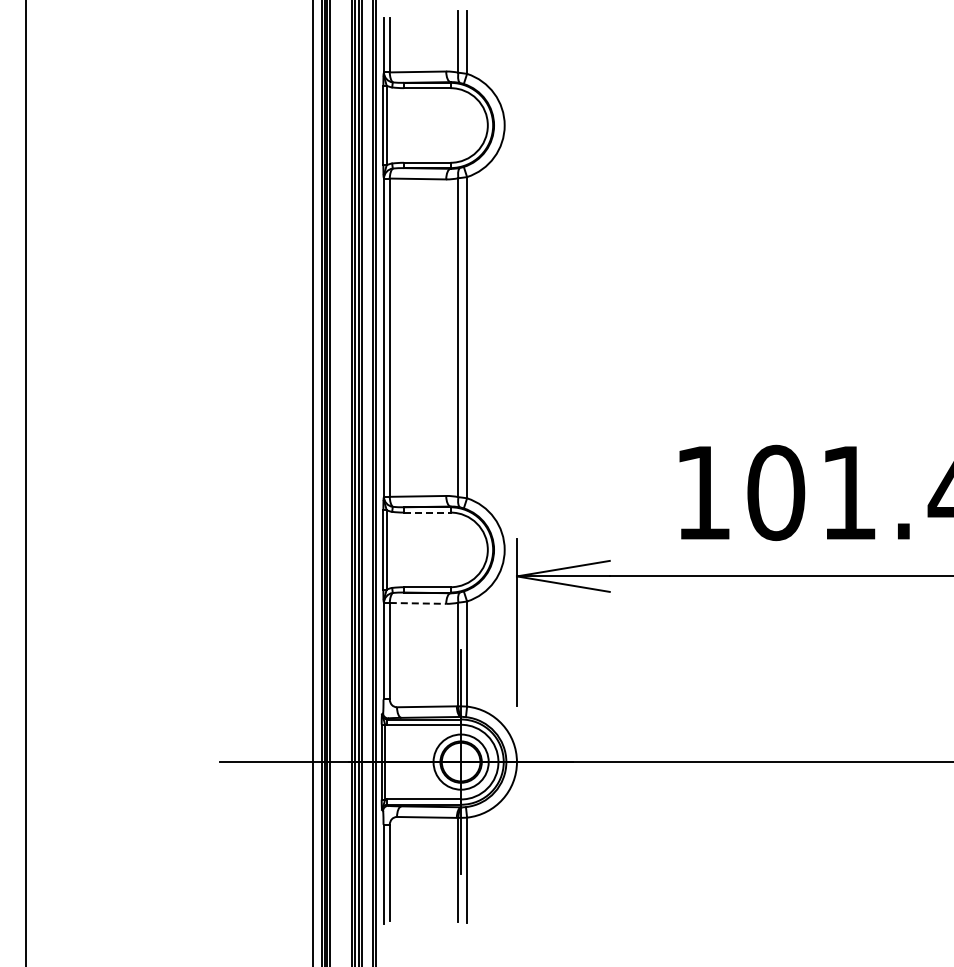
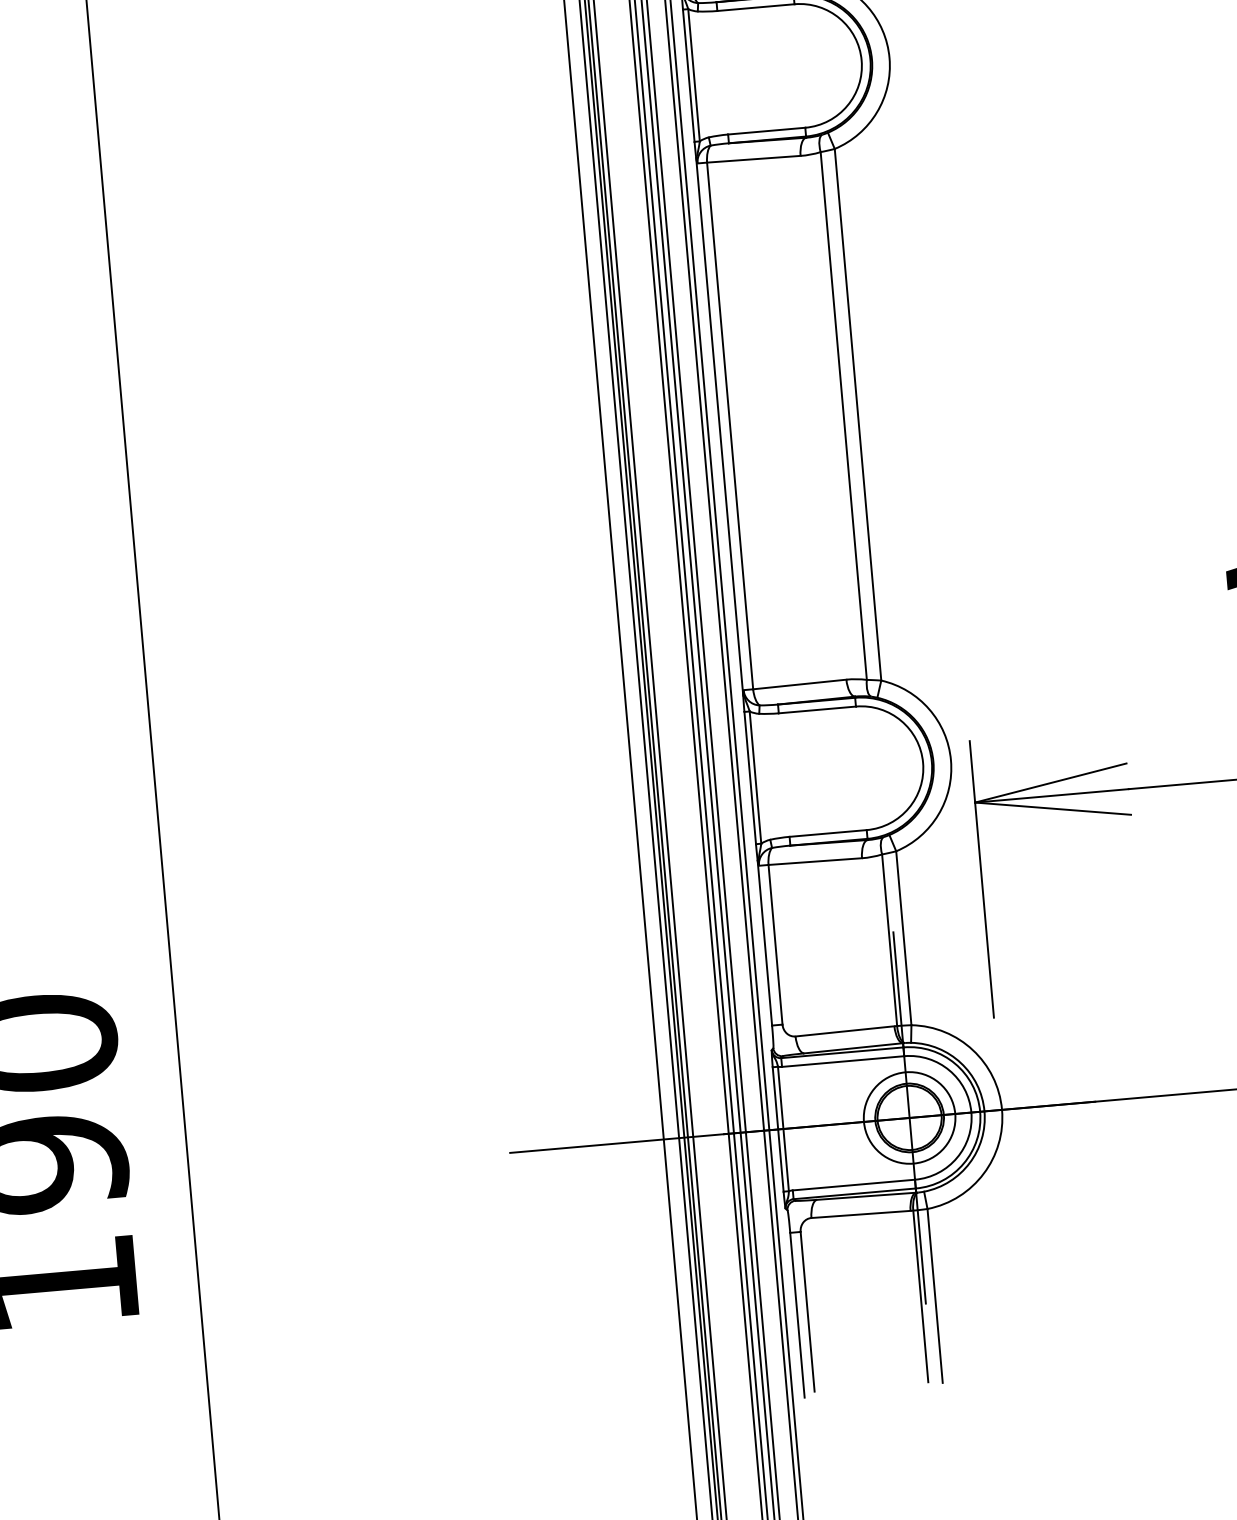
line: (427, 512) -> (817, 709), dashed -> solid
line: (418, 603) -> (816, 861), dashed -> solid

